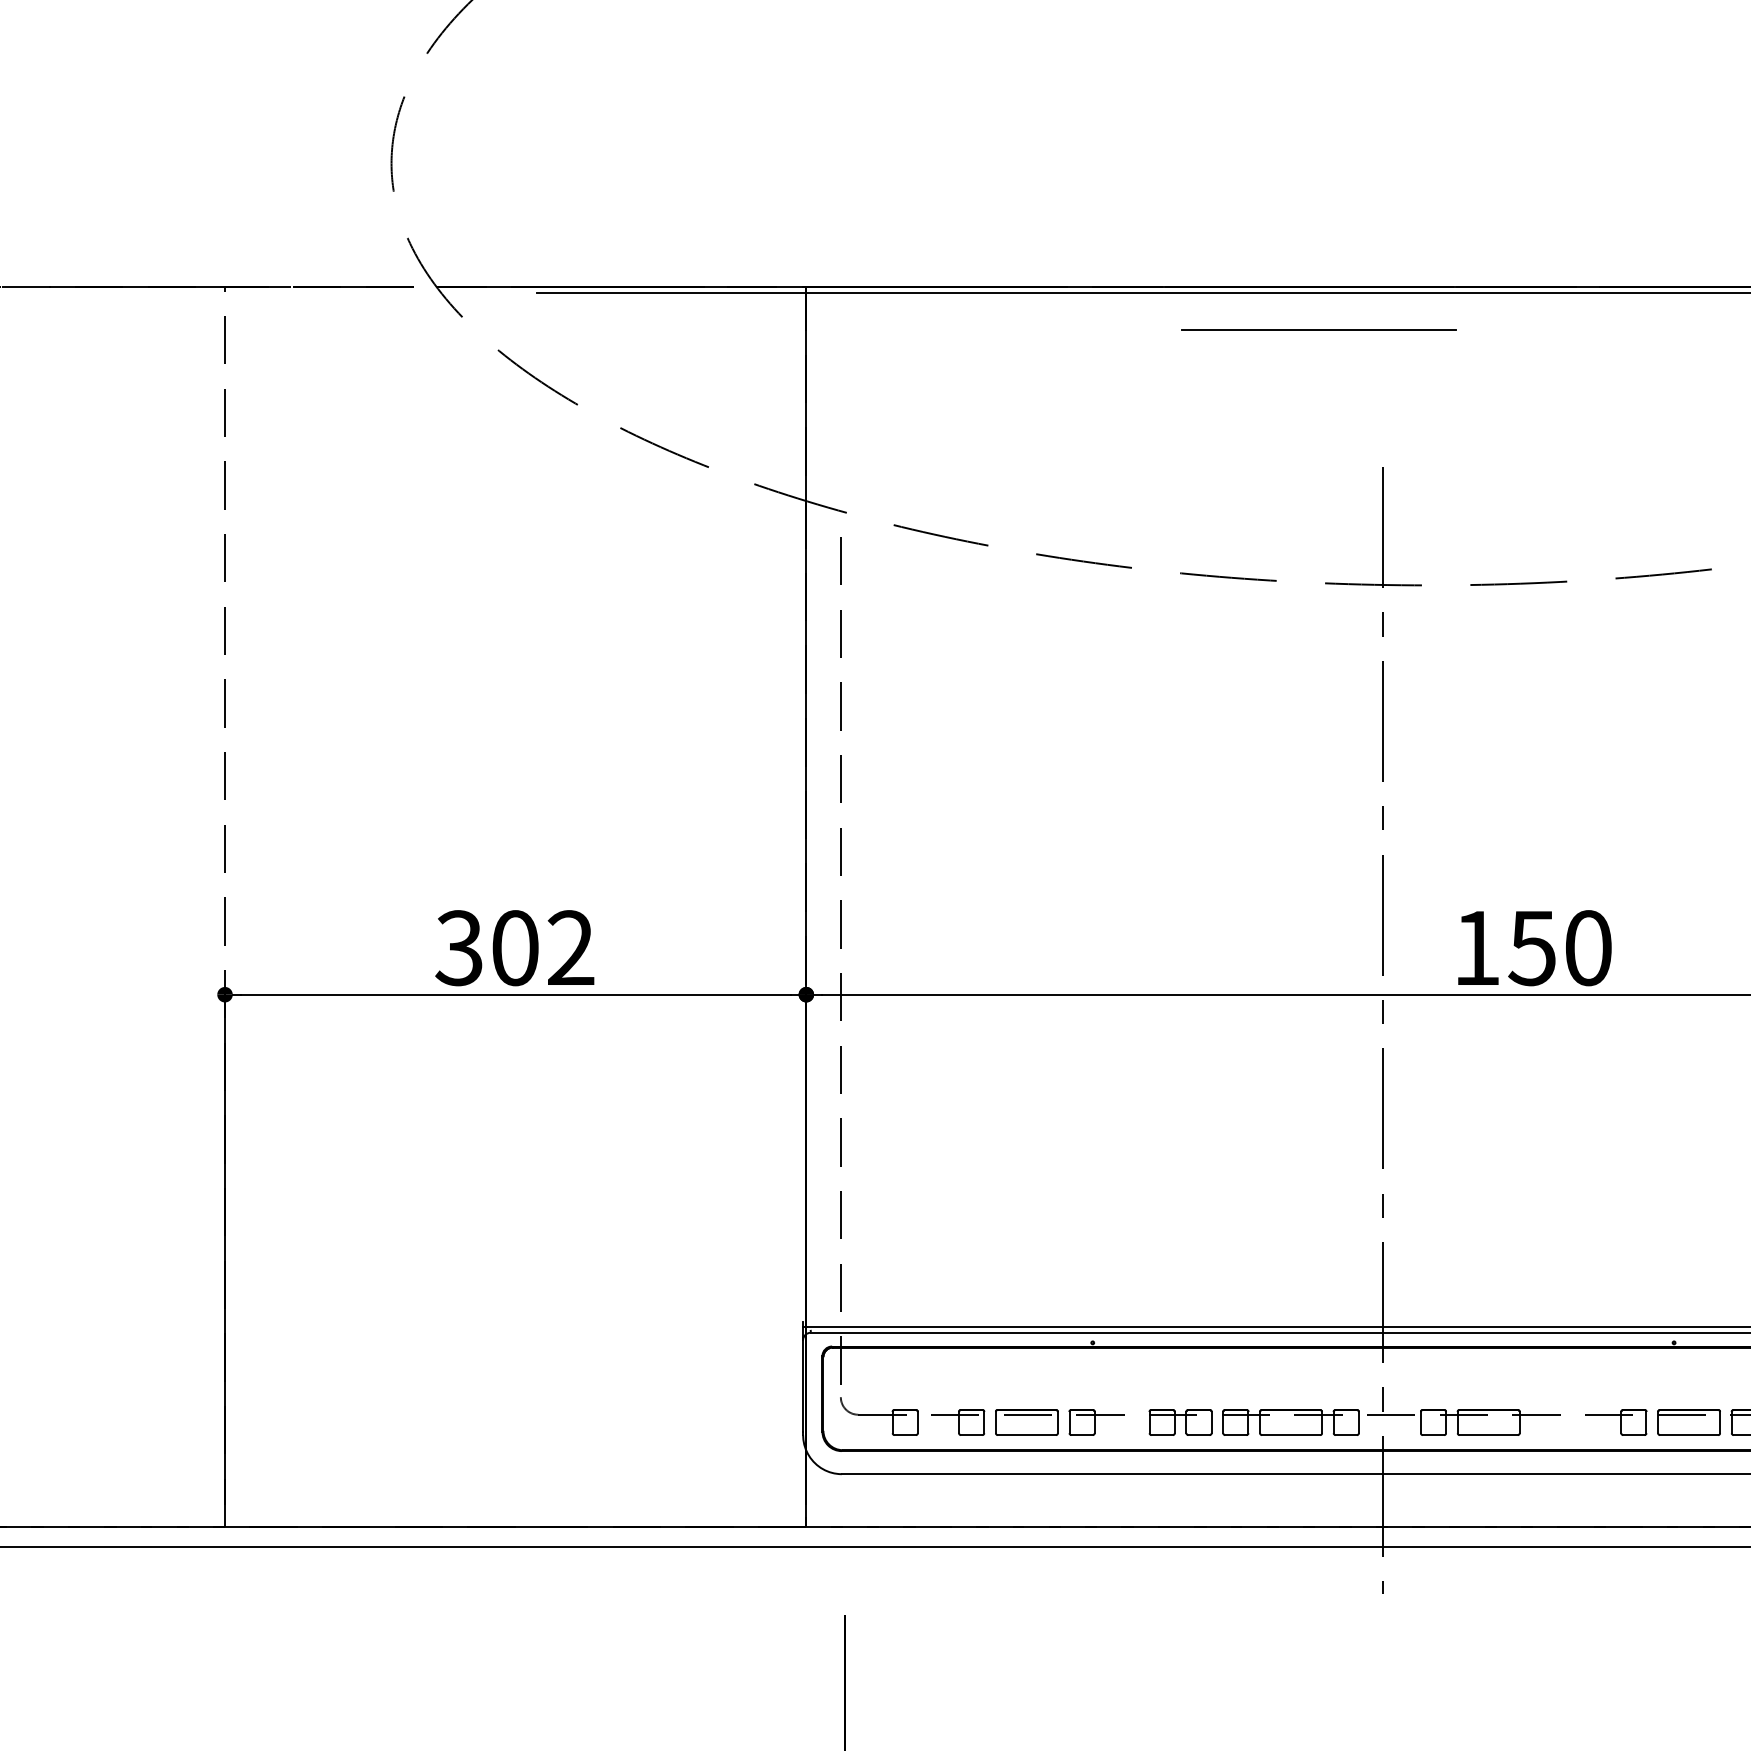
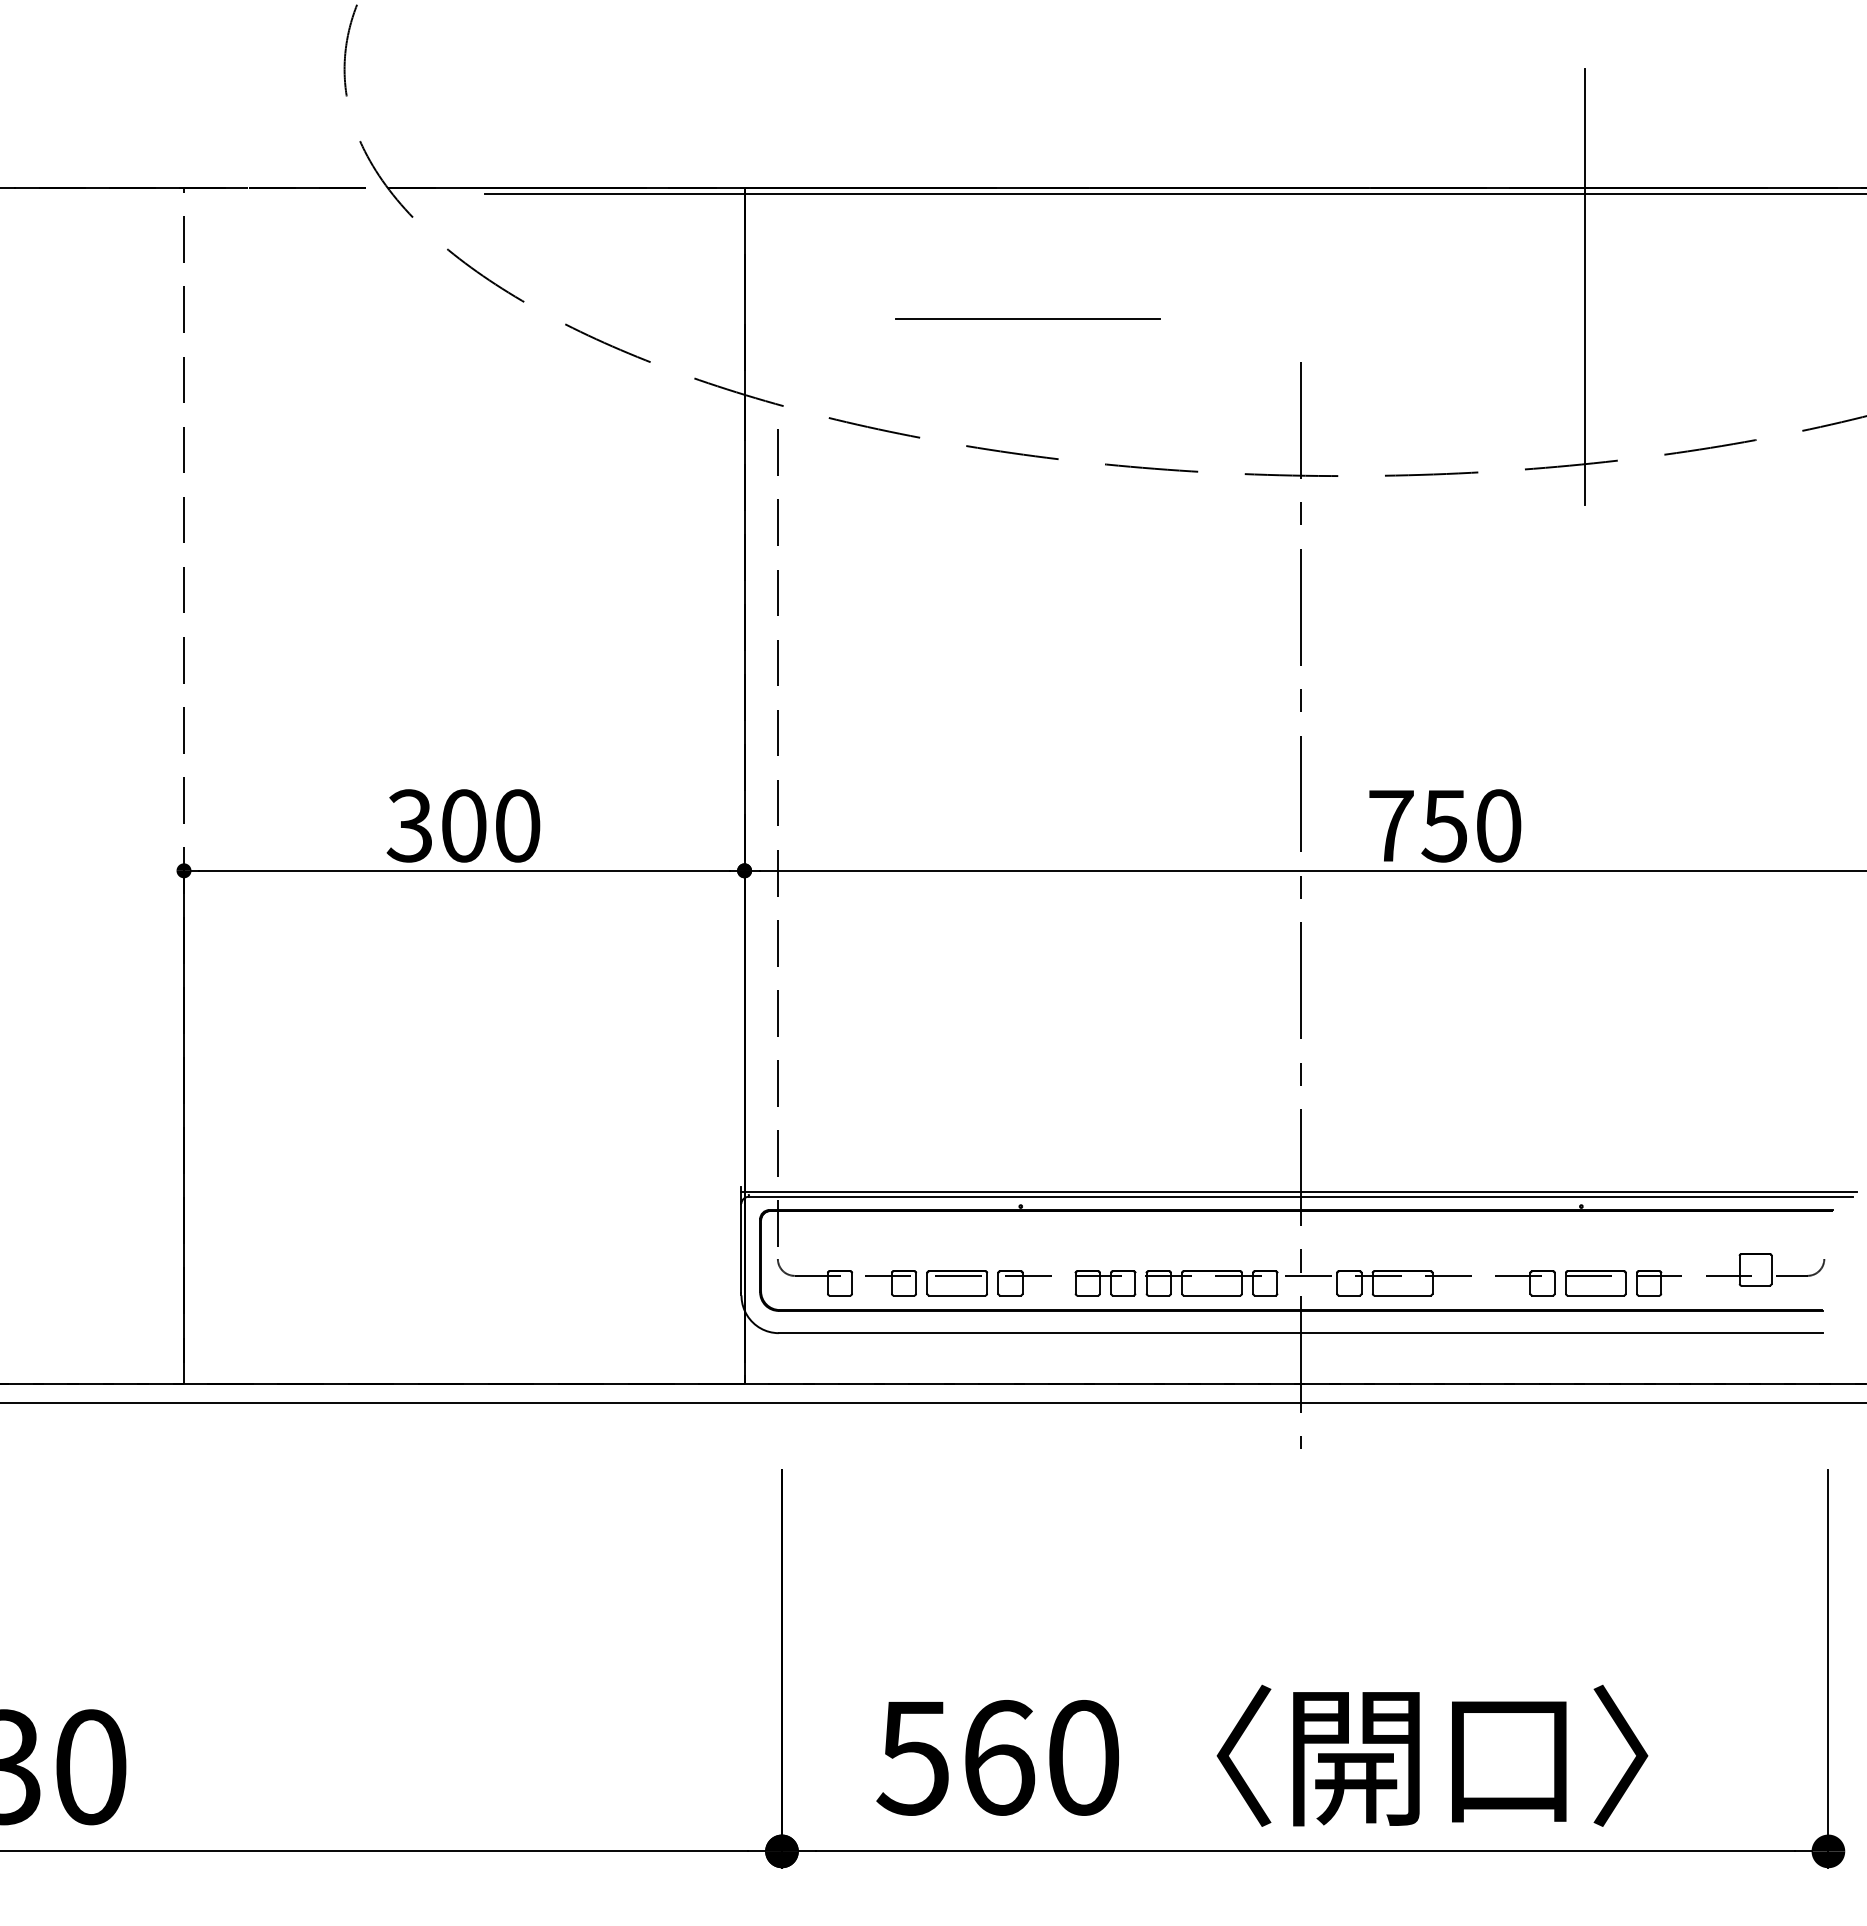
line: (1318, 329) -> (1027, 318), moved
line: (1678, 388) -> (1585, 286), added
text: (570, 947) -> (517, 825), 302 -> 300
text: (1477, 947) -> (1391, 825), 150 -> 750

